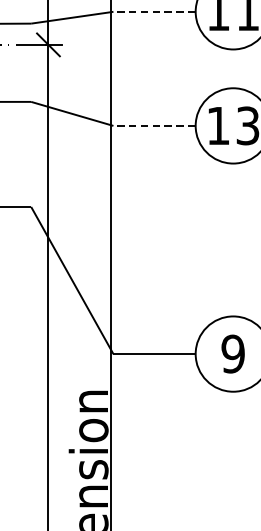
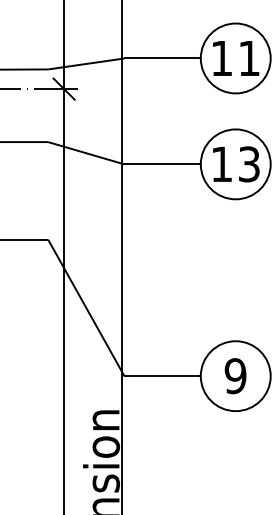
line: (154, 11) -> (162, 58), dashed -> solid
line: (154, 126) -> (162, 164), dashed -> solid

